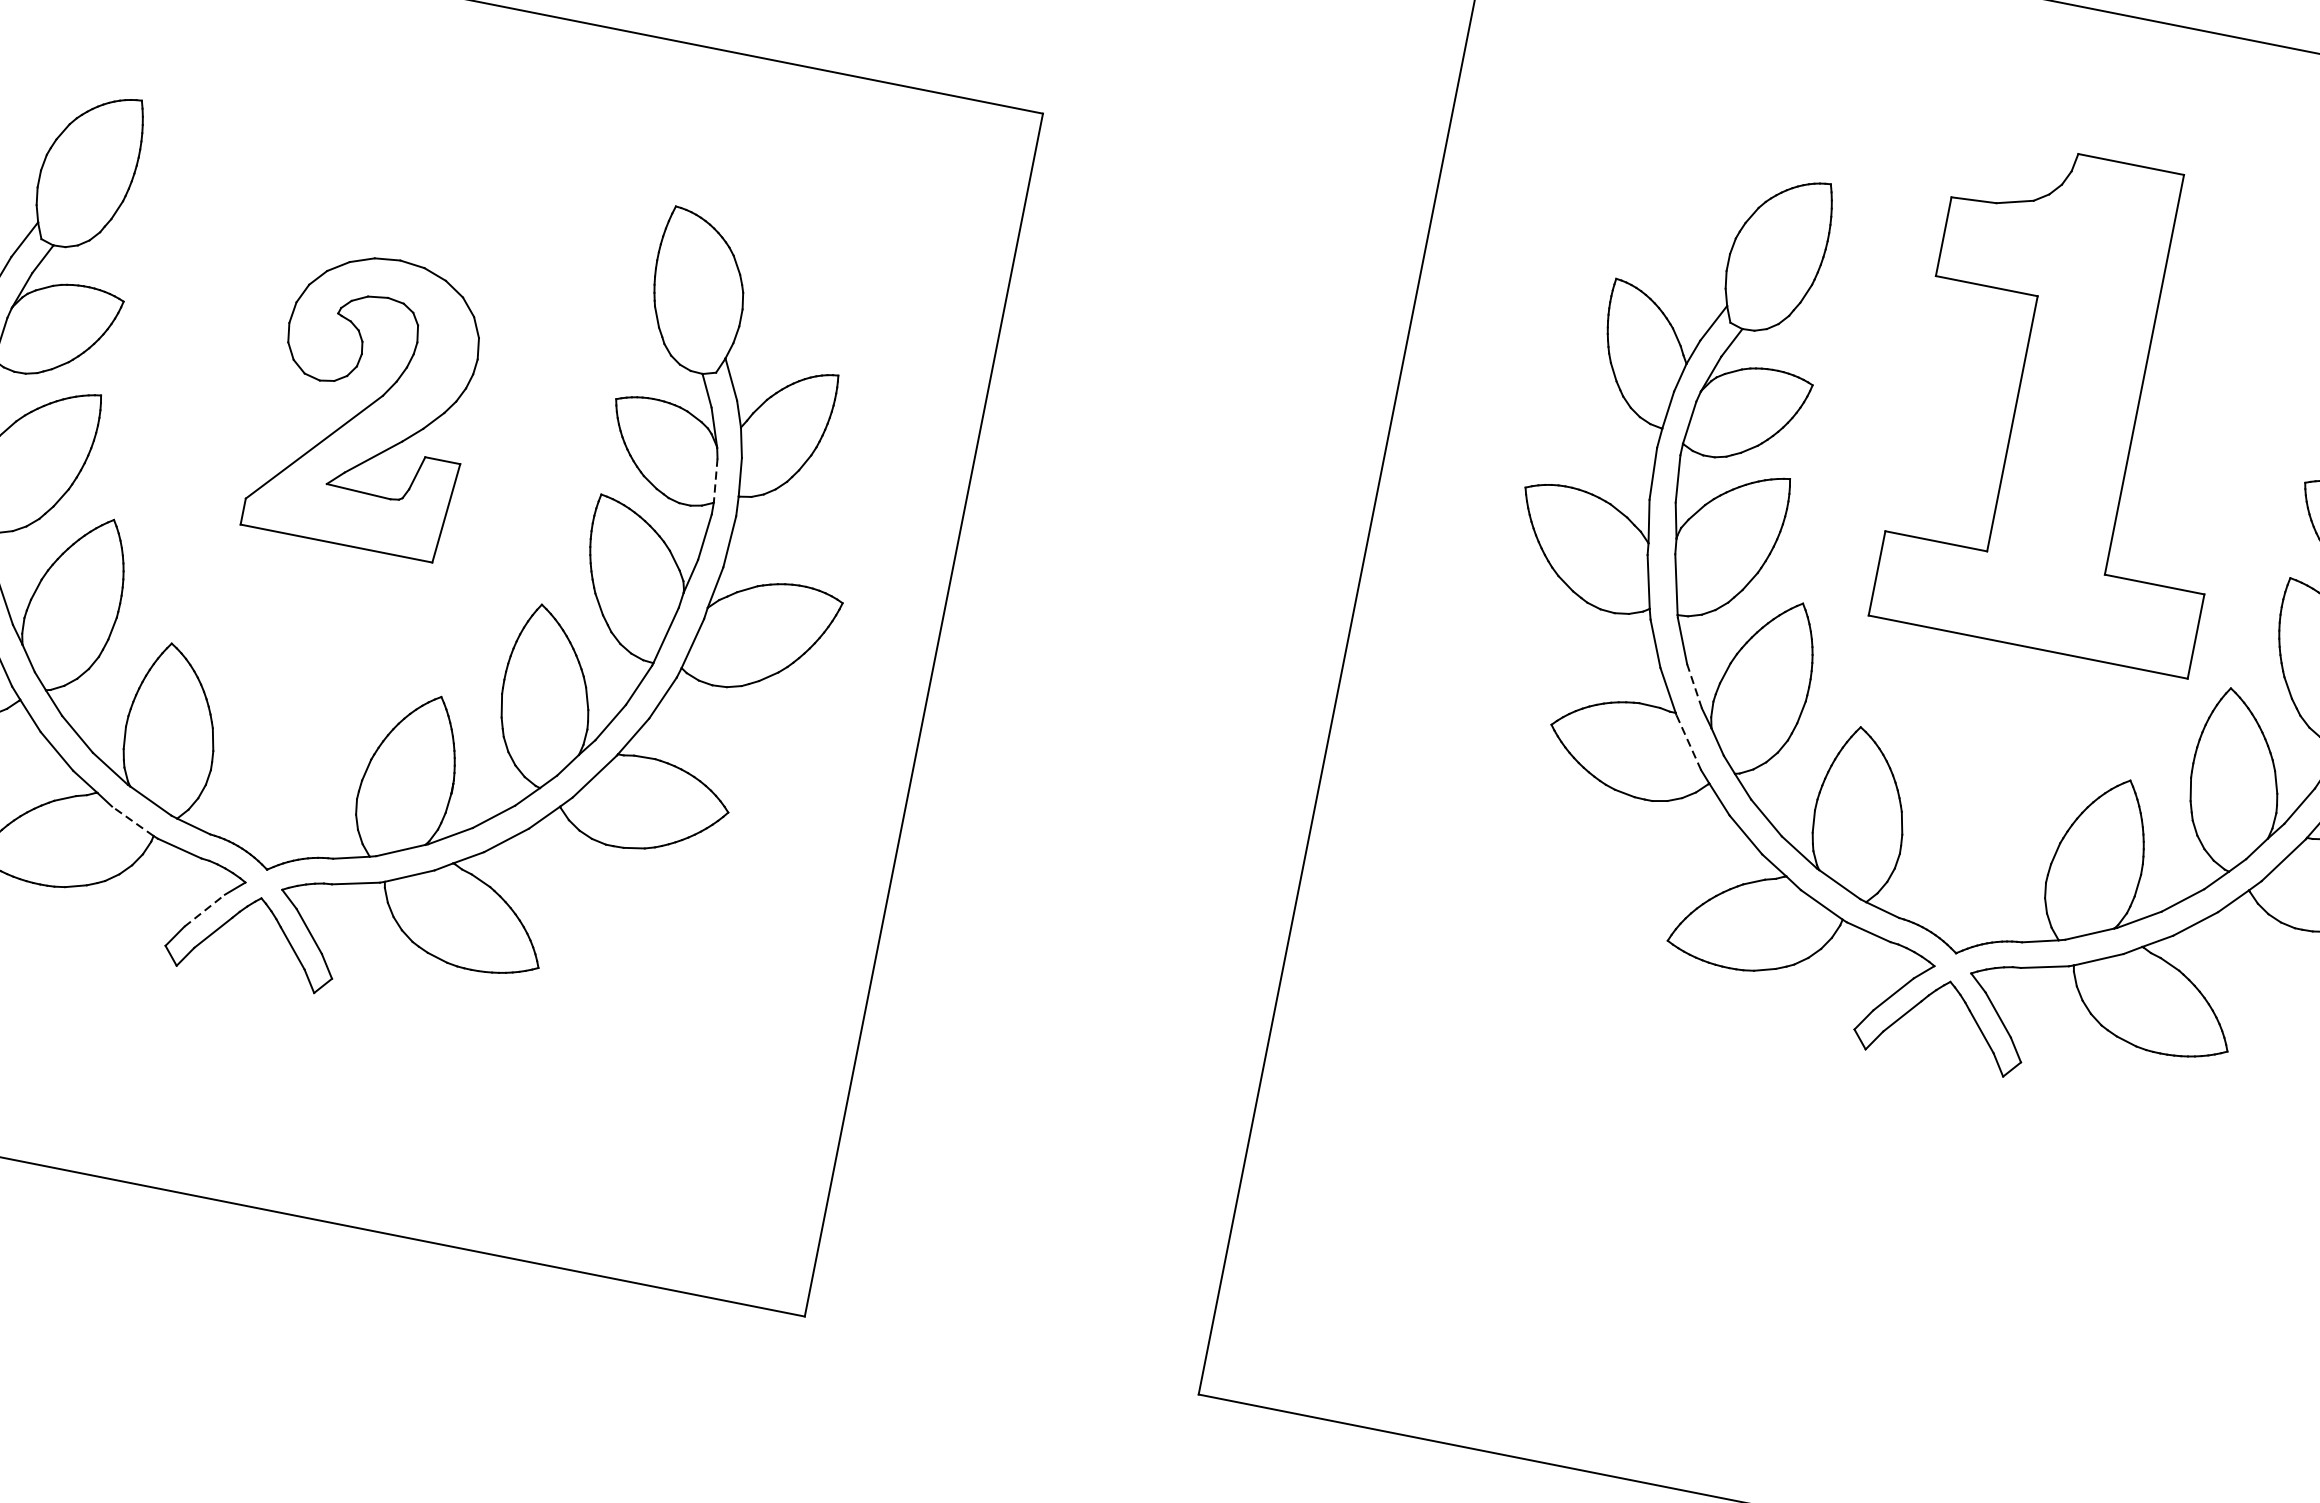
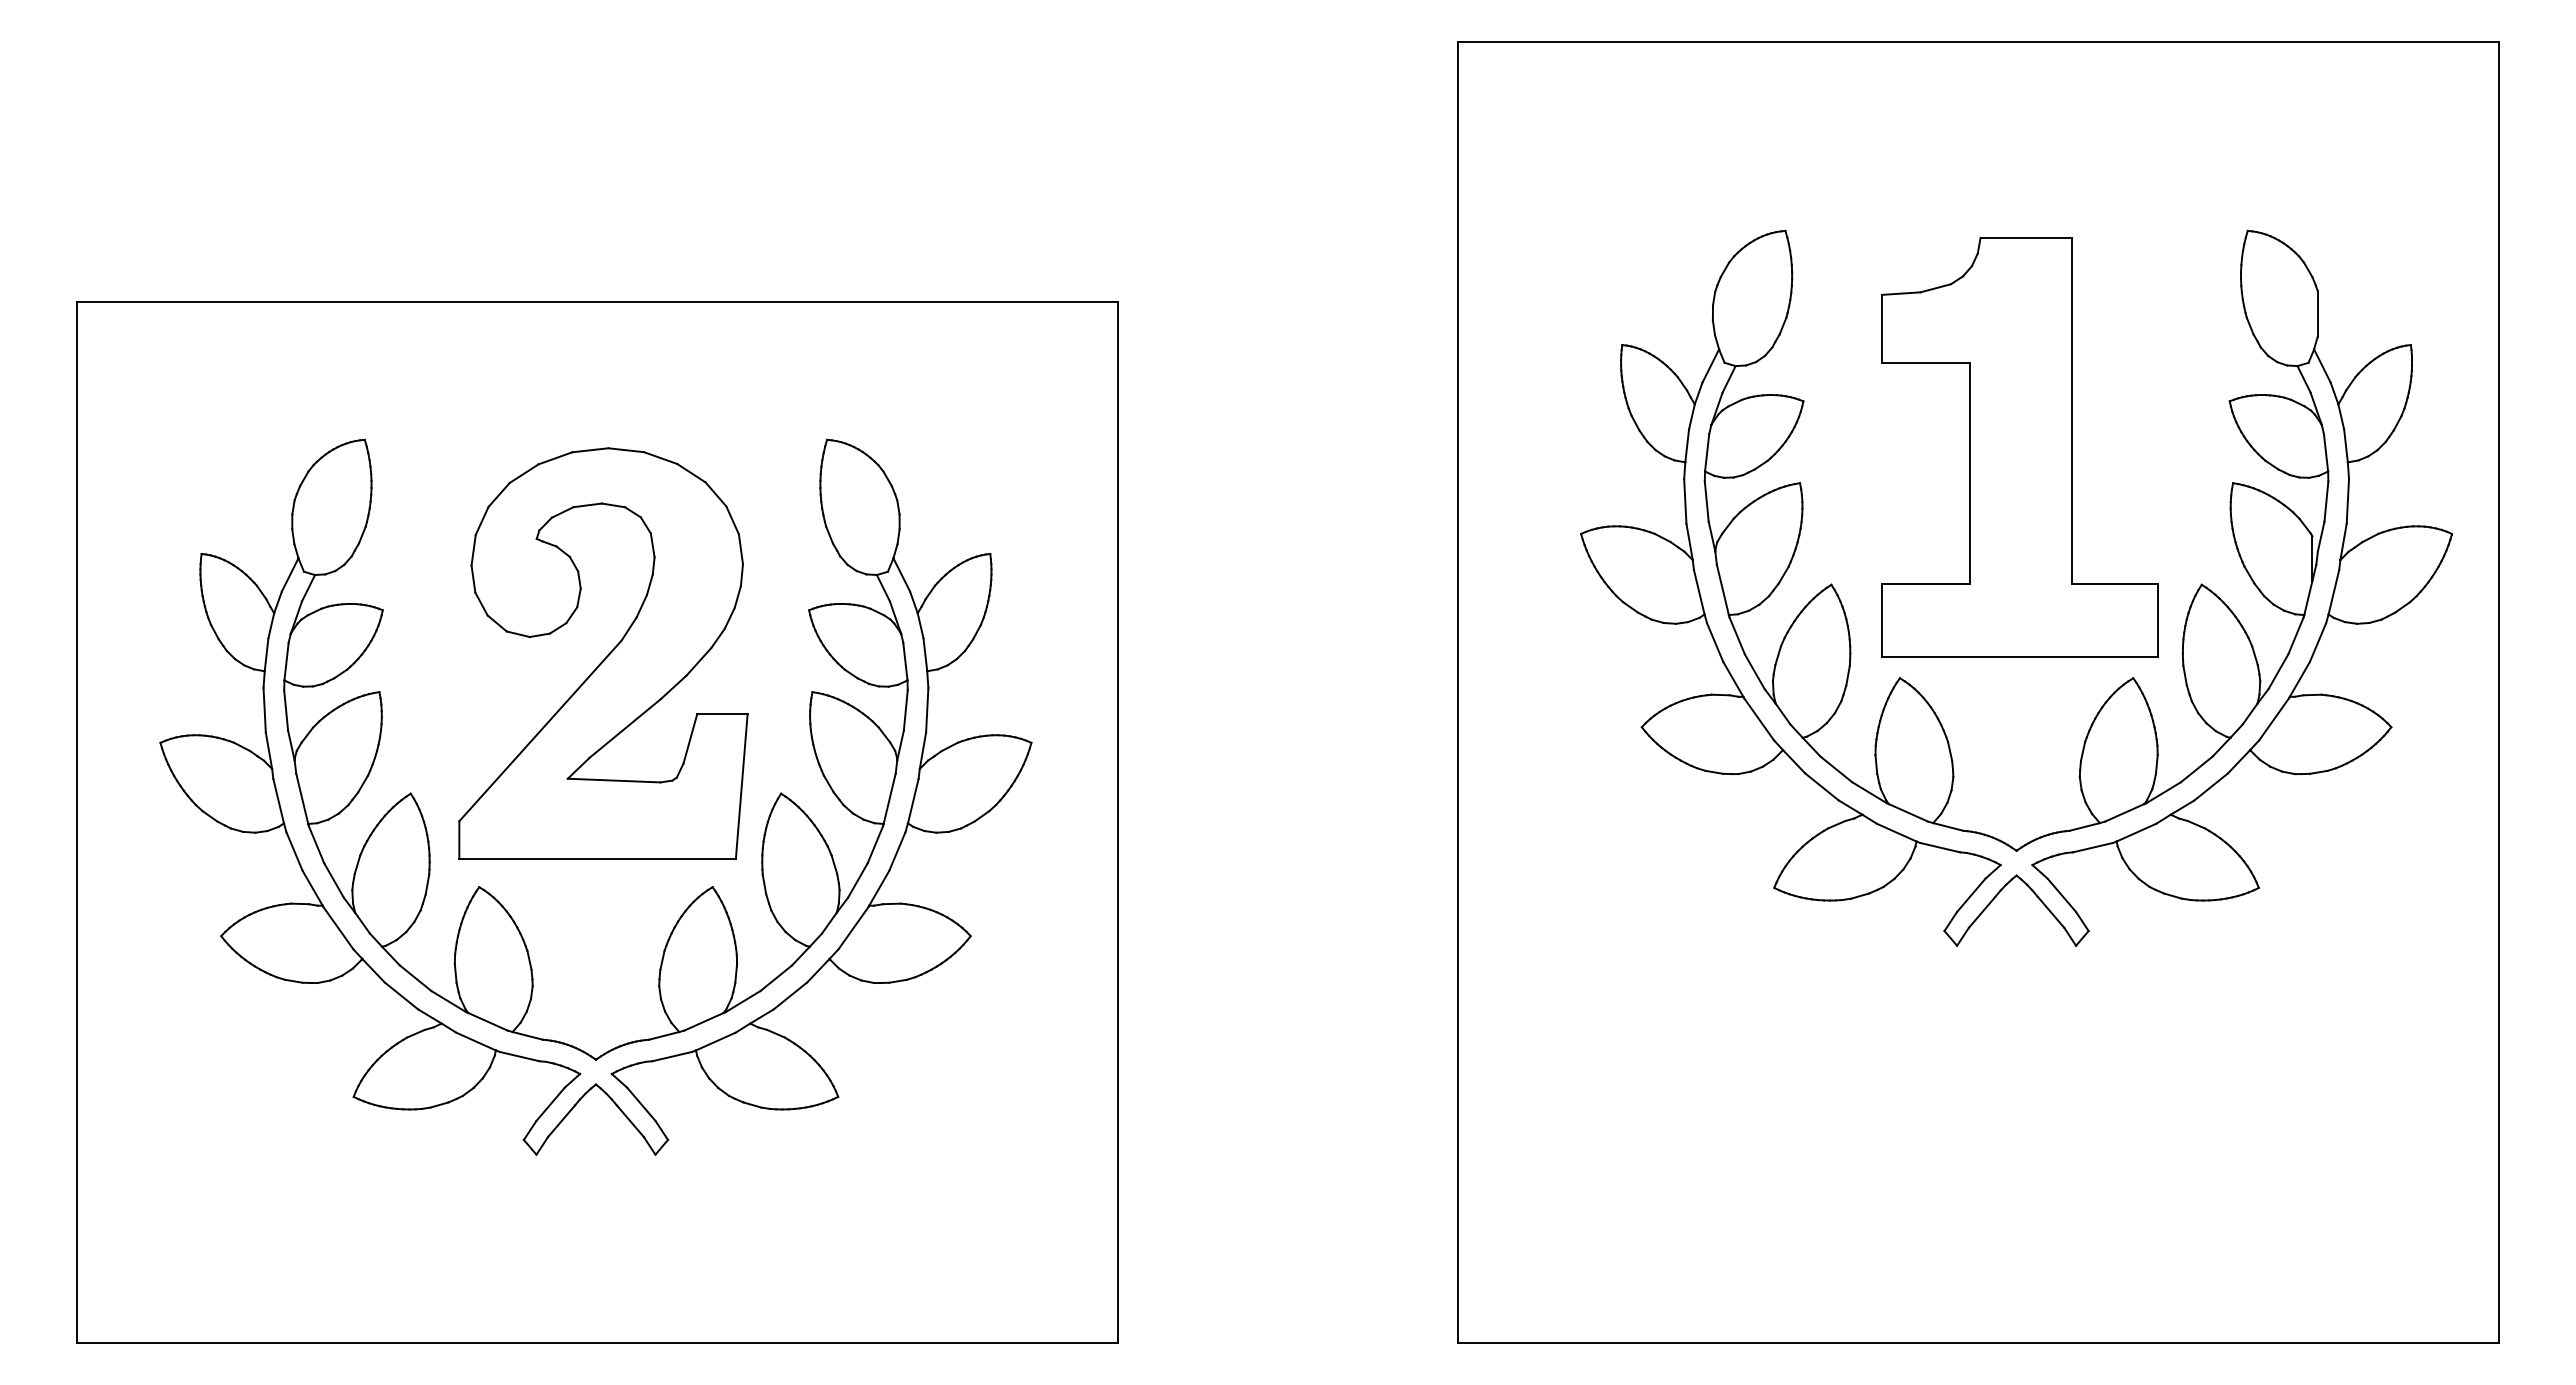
part: (368, 402) -> (603, 653), size x1.67
part: (2075, 405) -> (2019, 447), moved
line: (715, 480) -> (905, 661), dashed -> solid
line: (1694, 686) -> (1754, 671), dashed -> solid
line: (1689, 742) -> (1759, 719), dashed -> solid
line: (133, 821) -> (476, 1041), dashed -> solid
line: (204, 911) -> (550, 1104), dashed -> solid

